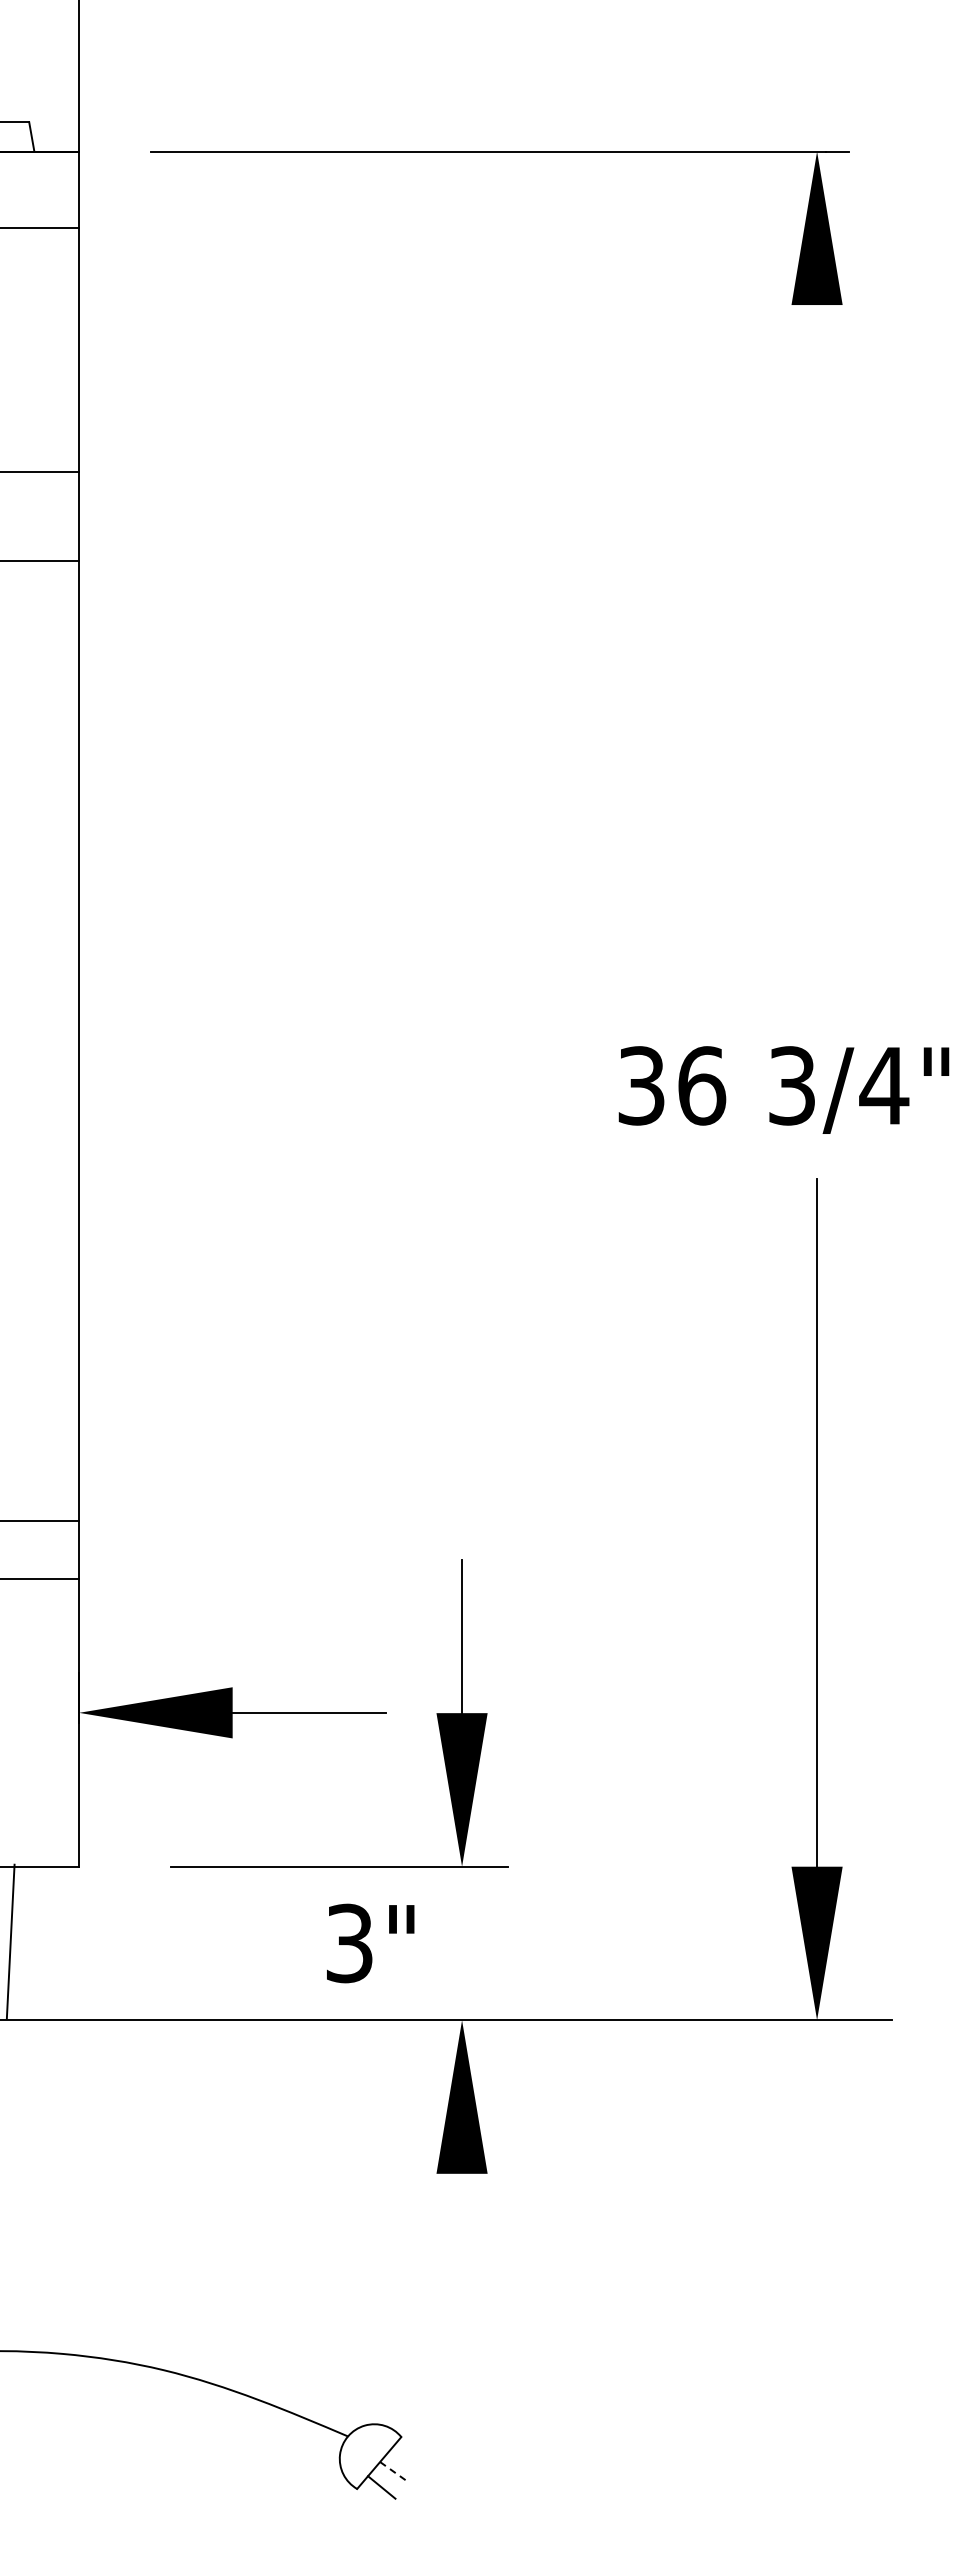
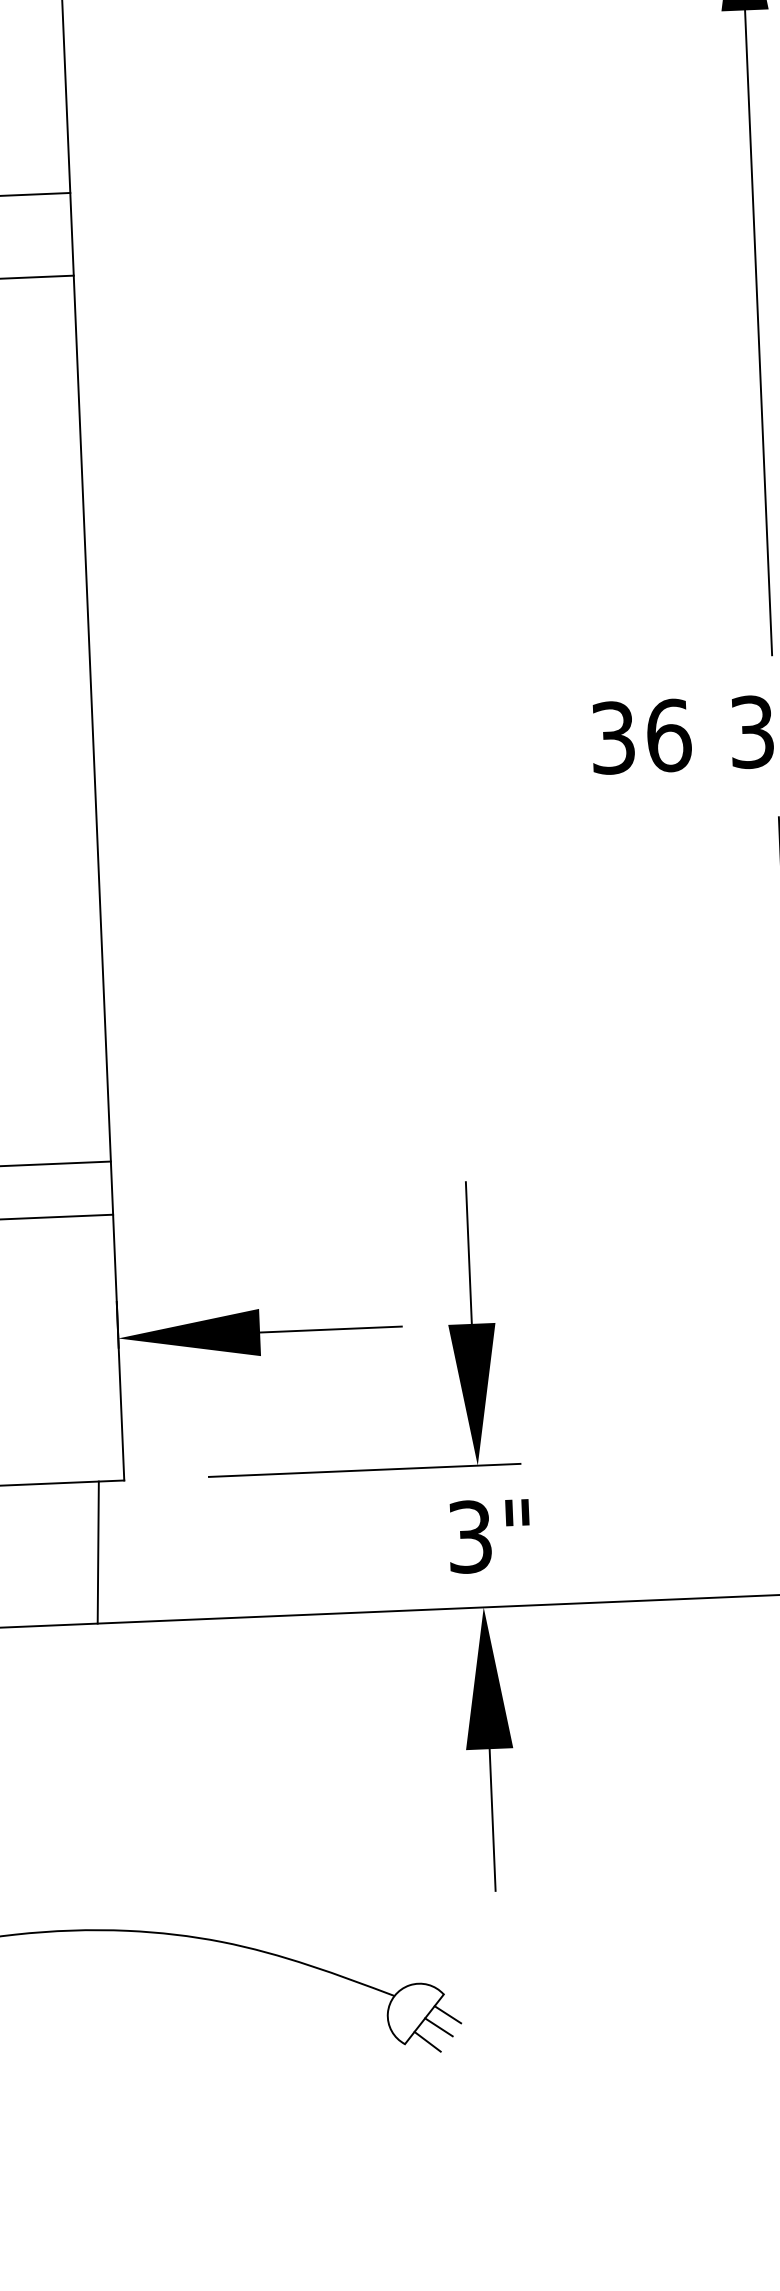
line: (817, 654) -> (758, 332), added
line: (10, 1941) -> (98, 1552), moved
text: (370, 1943) -> (489, 1536), moved
line: (462, 2250) -> (493, 1819), added
line: (404, 2458) -> (447, 2014), added
line: (394, 2472) -> (438, 2027), dashed -> solid

